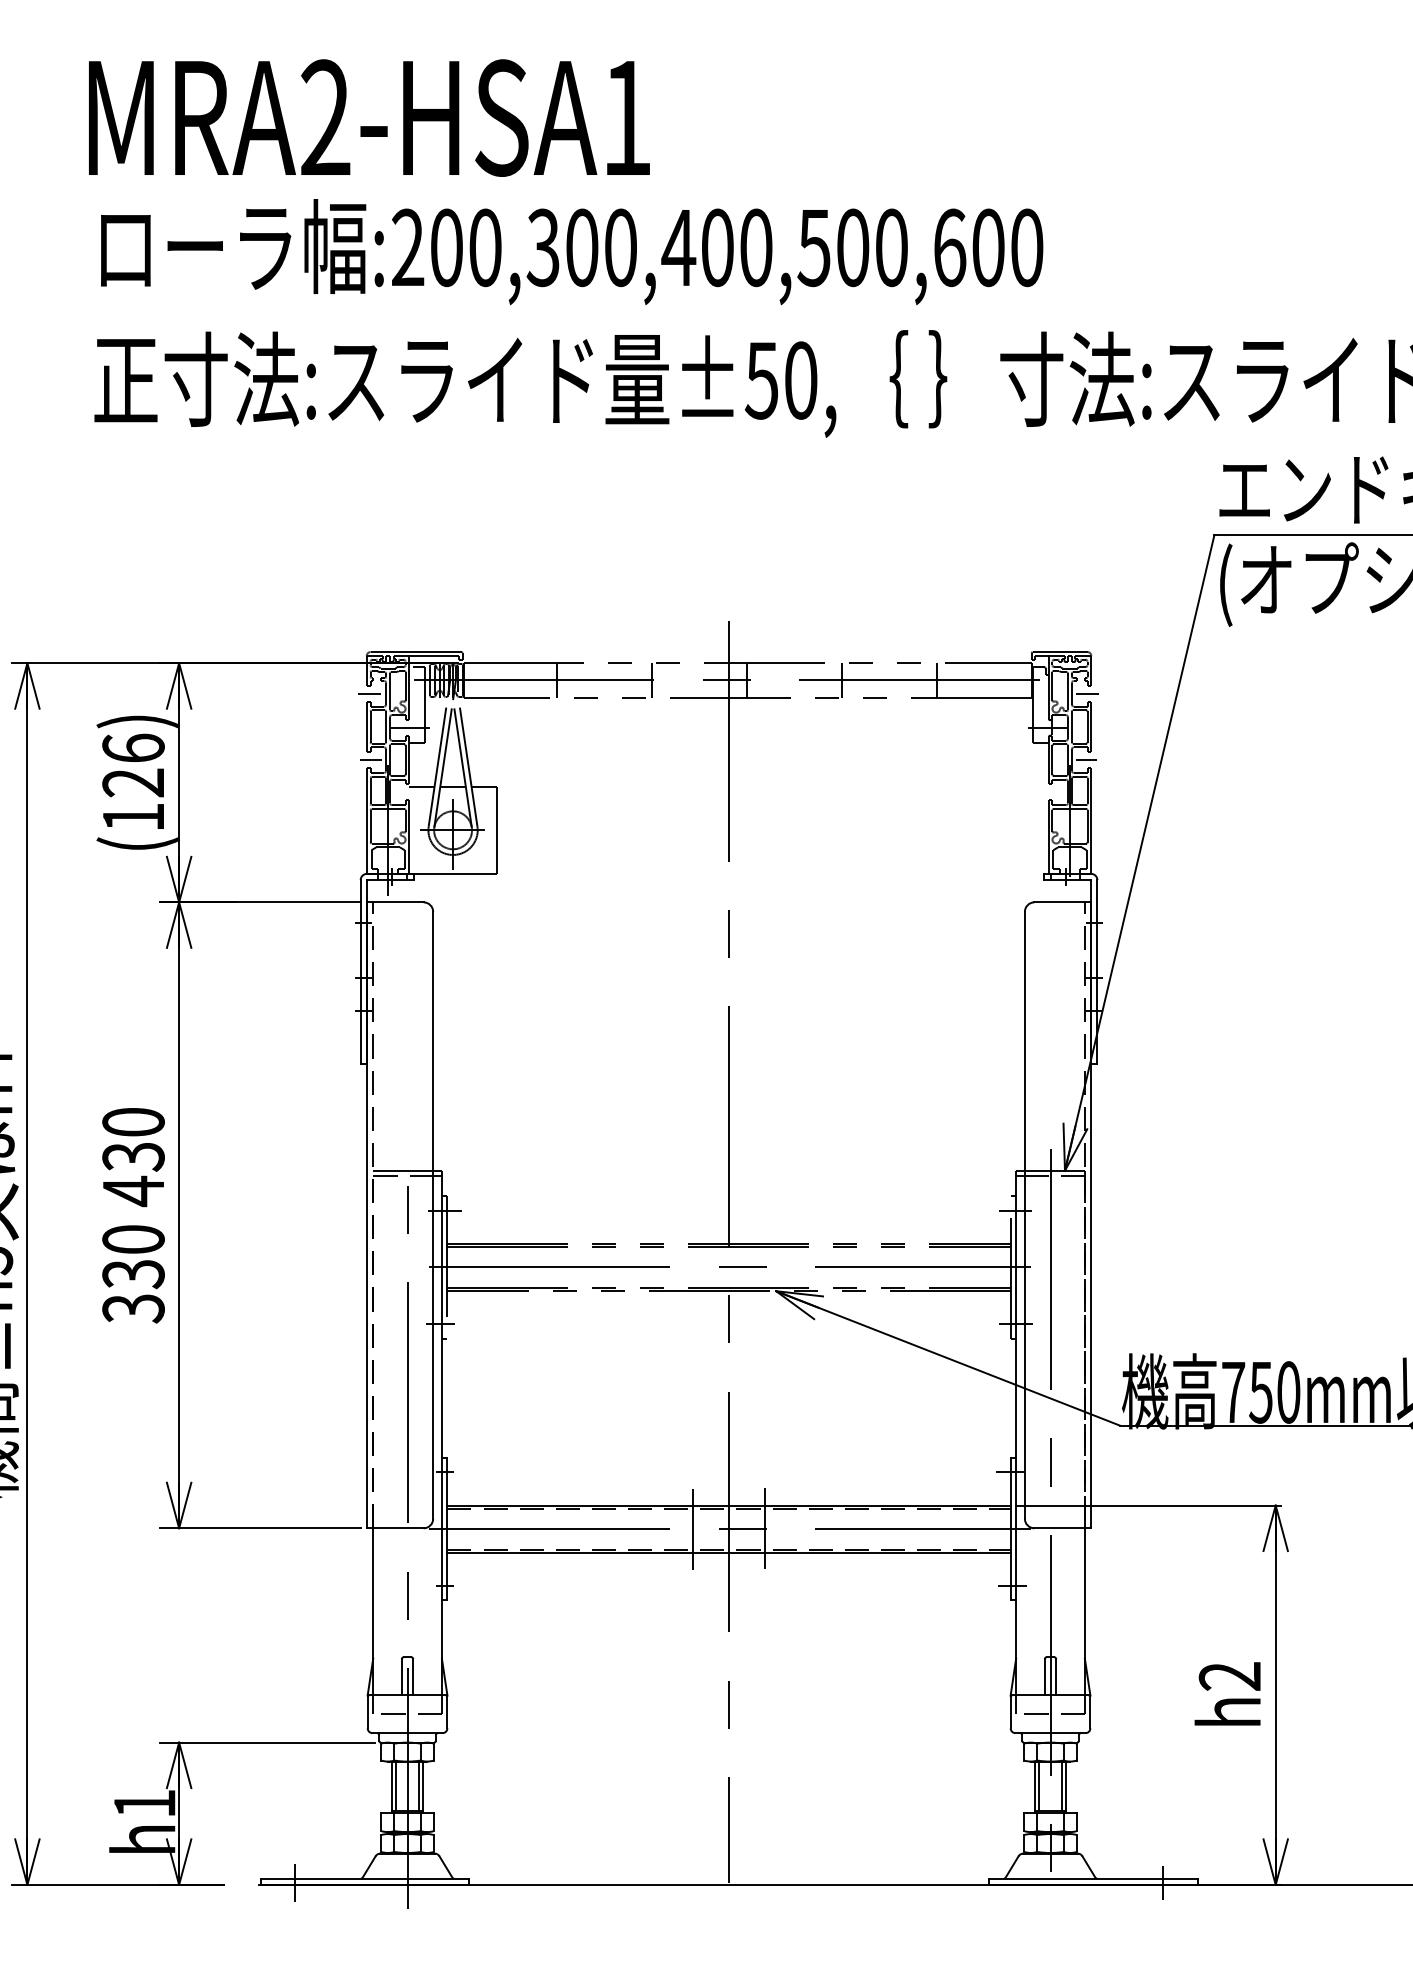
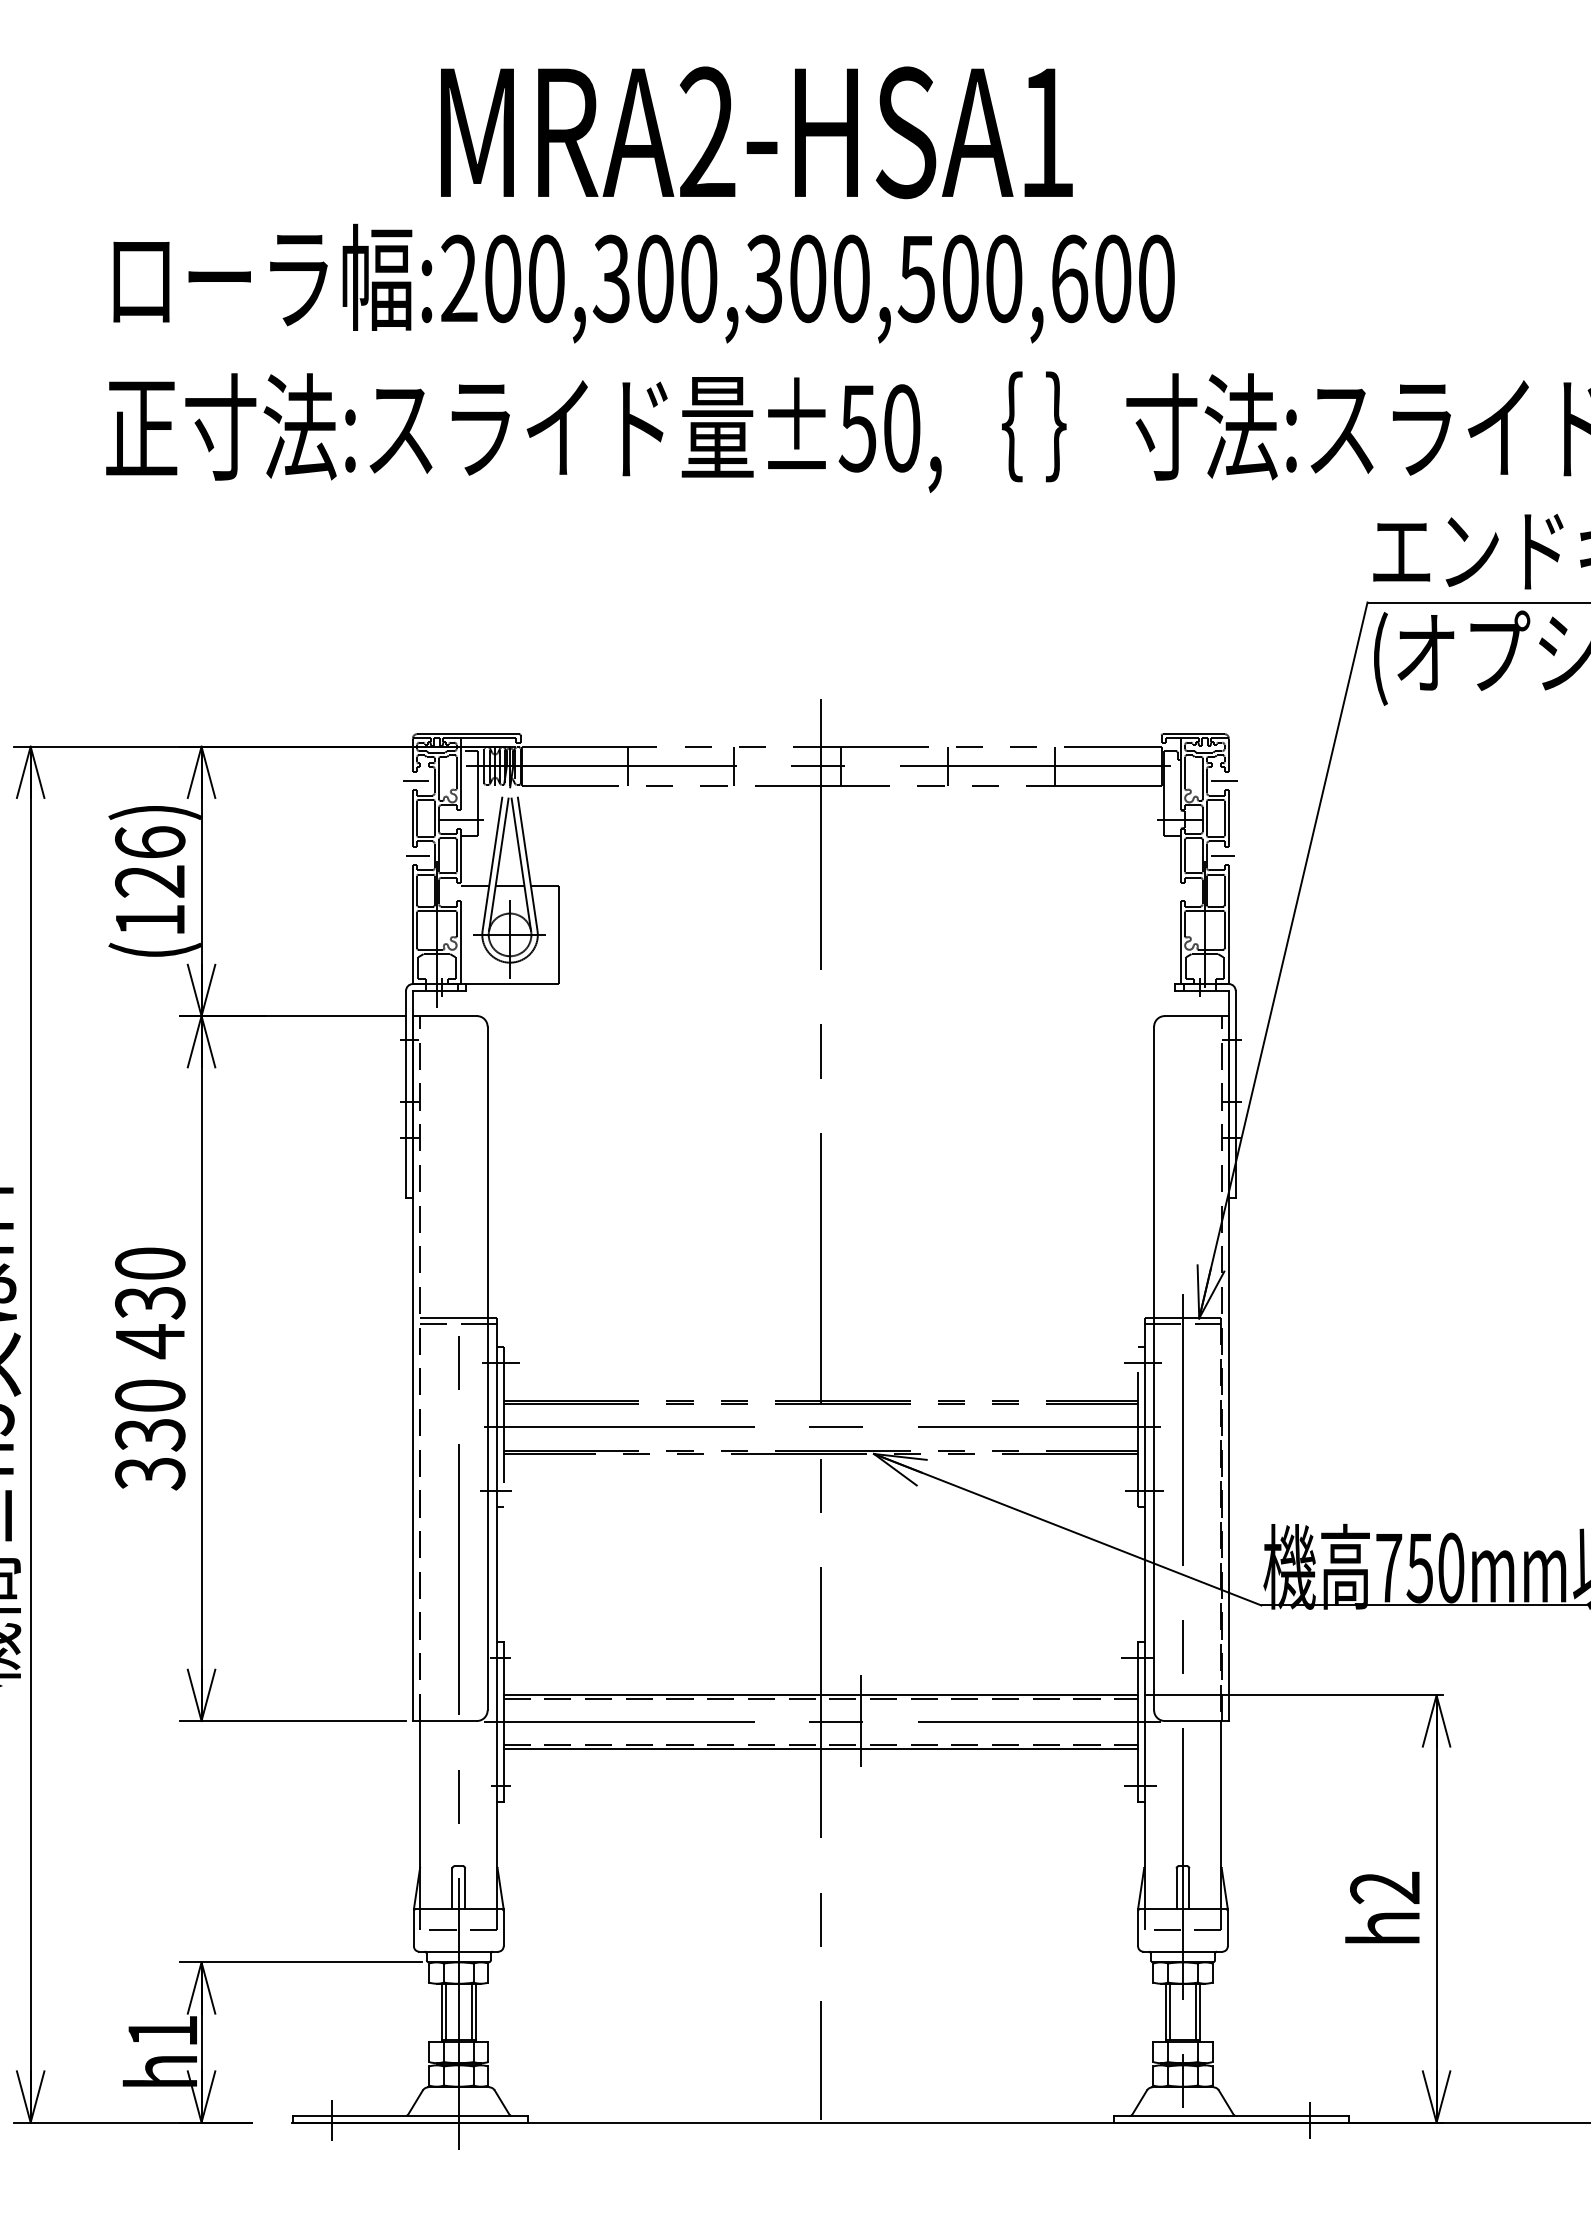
text: (369, 117) -> (756, 132), moved
text: (678, 247) -> (763, 278), :200,300,400,500,600 -> :200,300,300,500,600
line: (693, 1529) -> (780, 1722), removed

